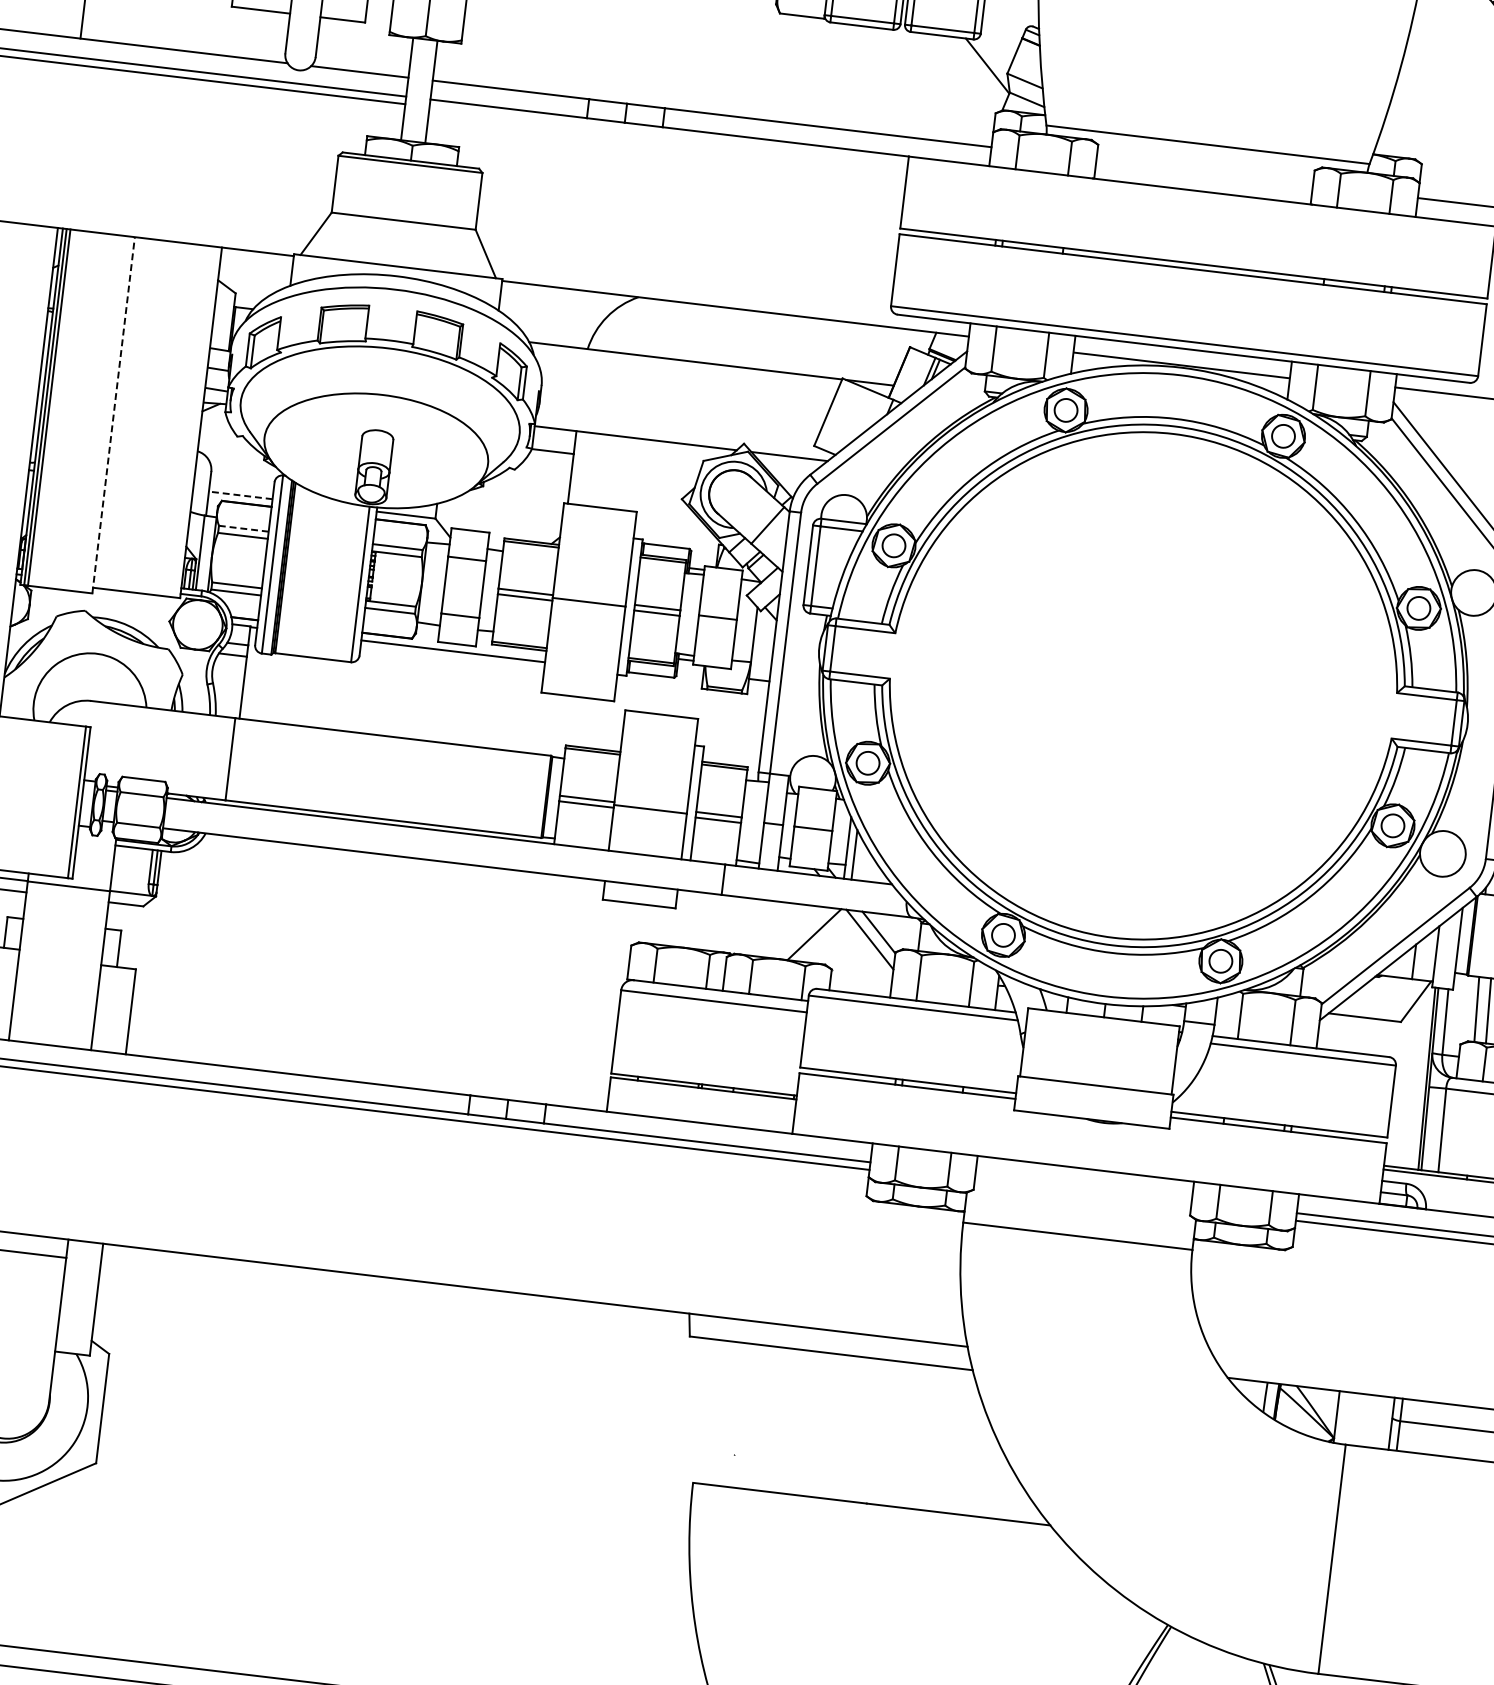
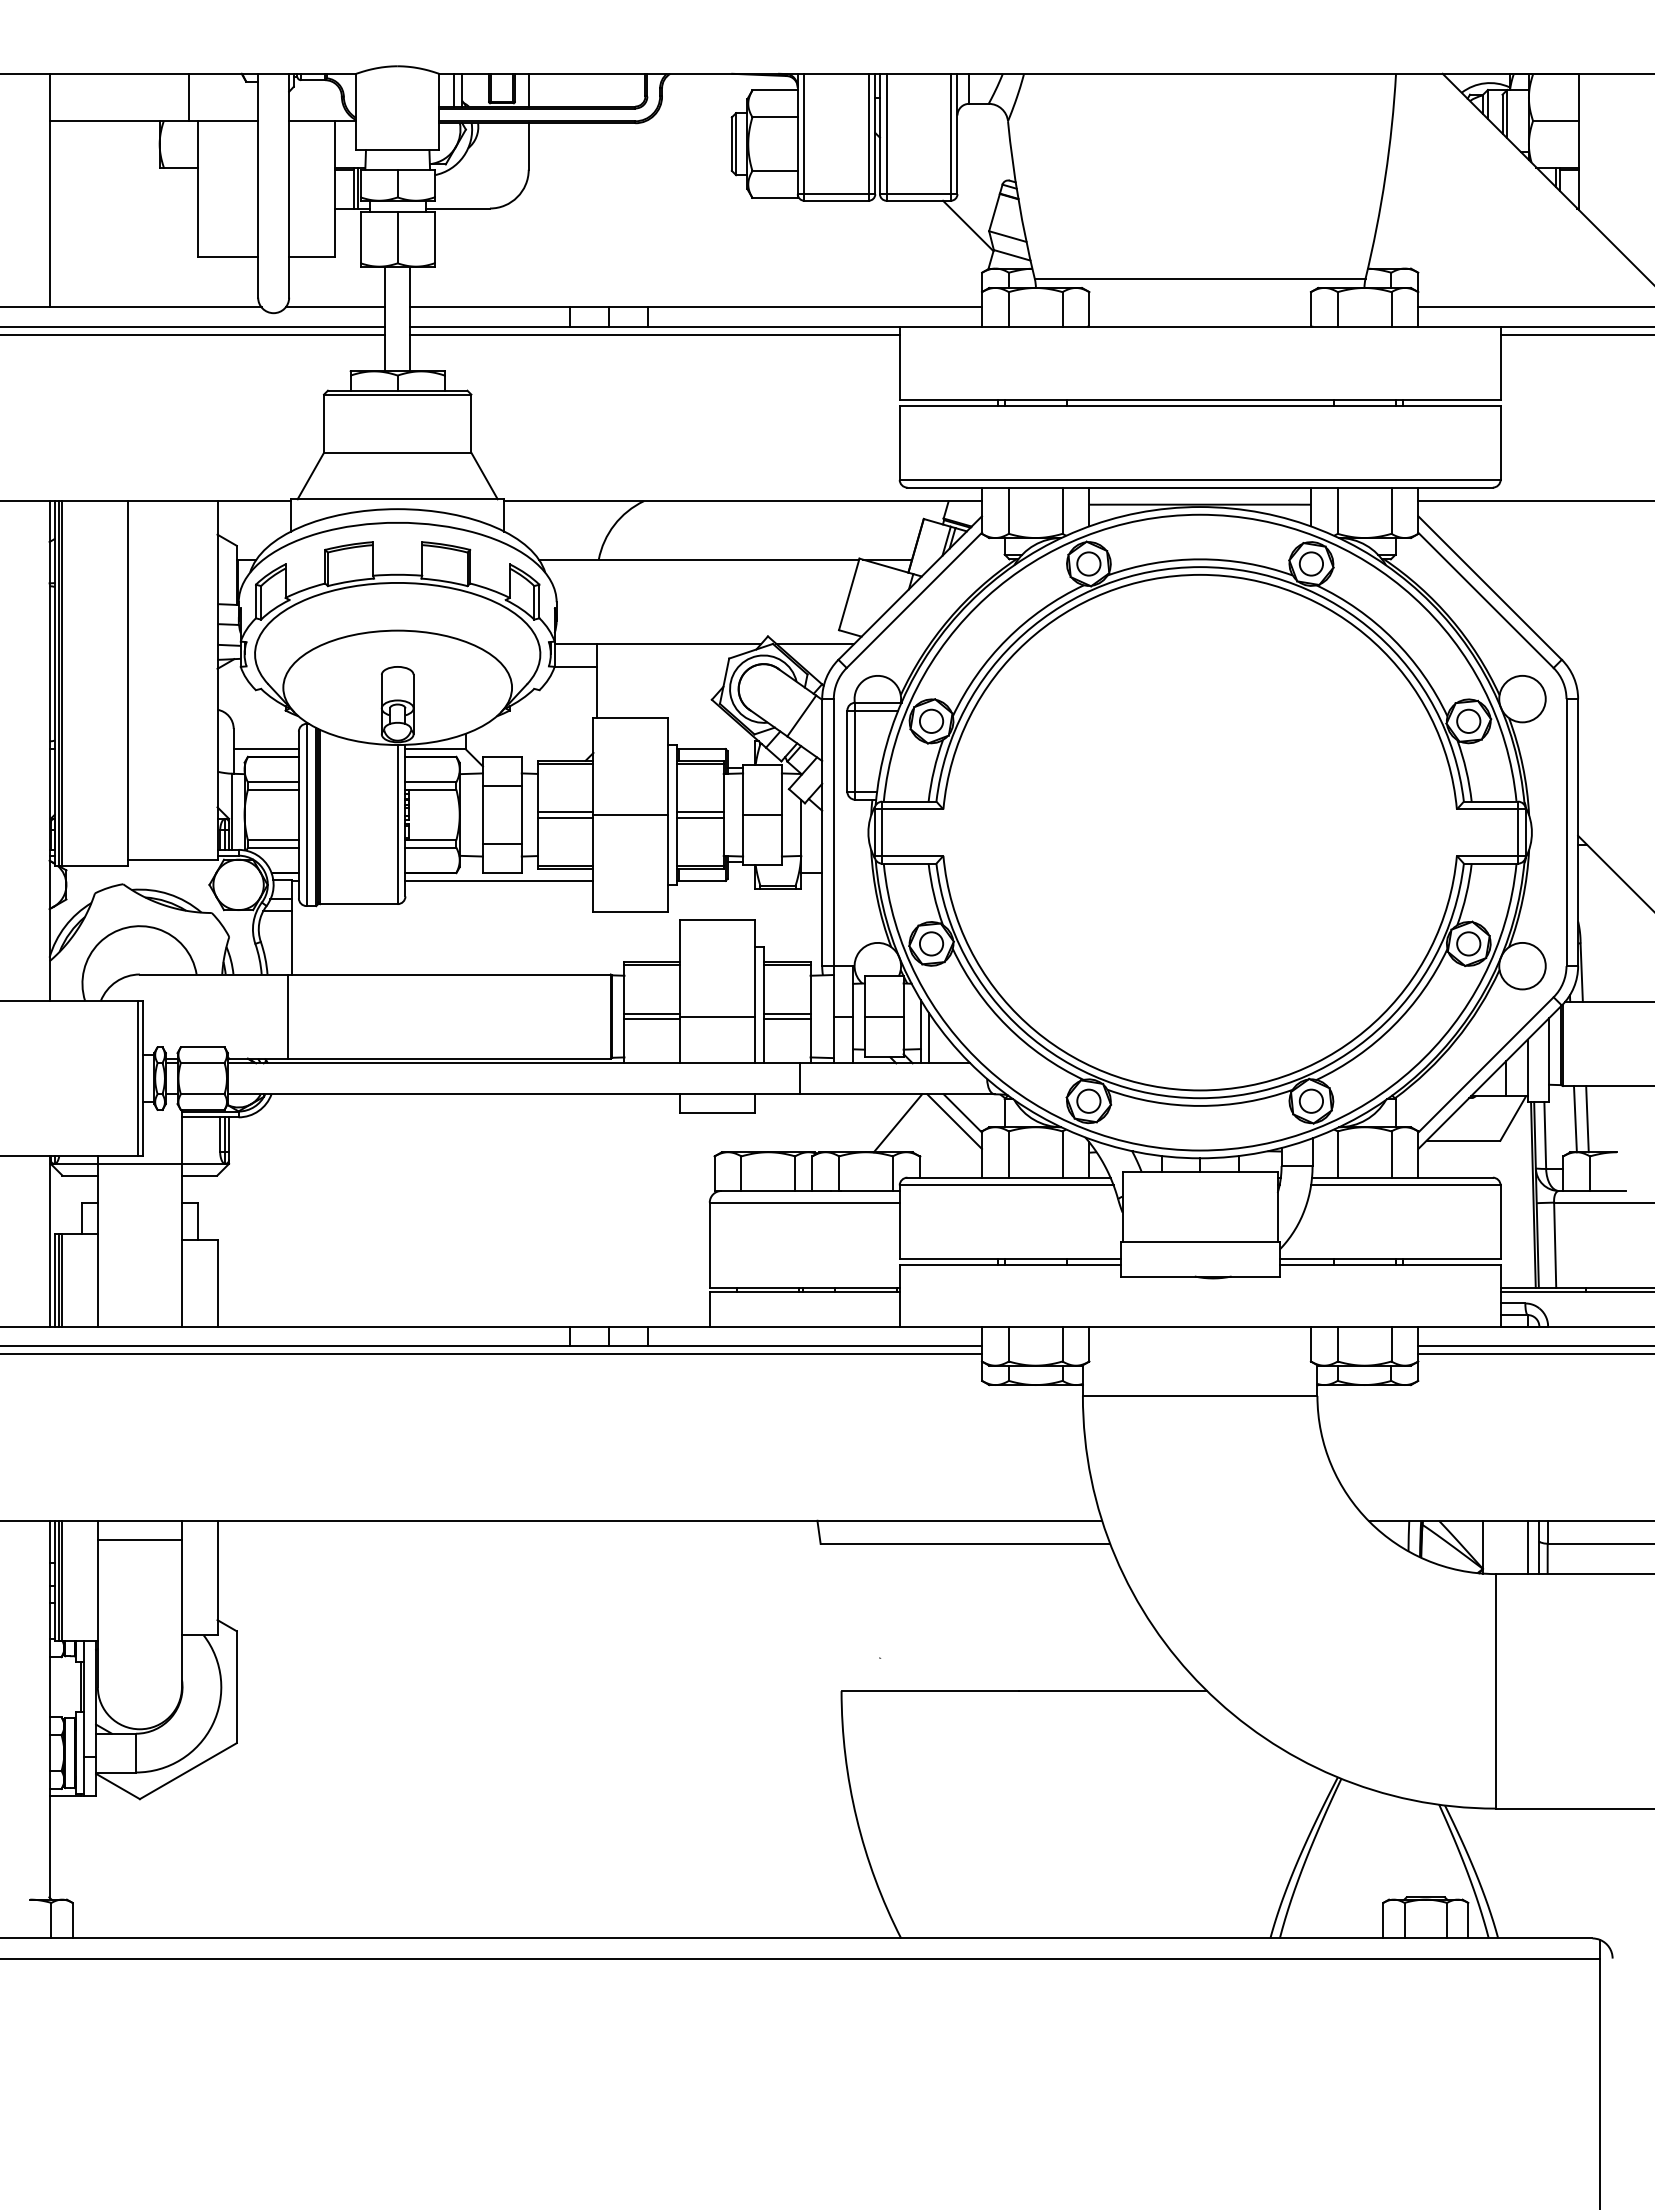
line: (668, 135) -> (654, 334), added
line: (113, 415) -> (128, 683), dashed -> solid
line: (240, 495) -> (266, 749), dashed -> solid
line: (242, 528) -> (272, 782), dashed -> solid
line: (1380, 1422) -> (1527, 1547), added

